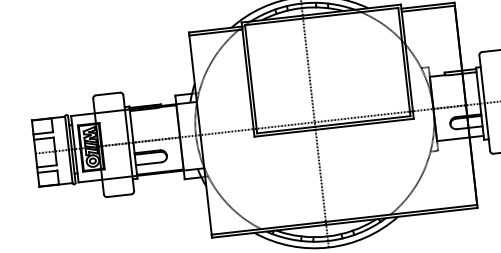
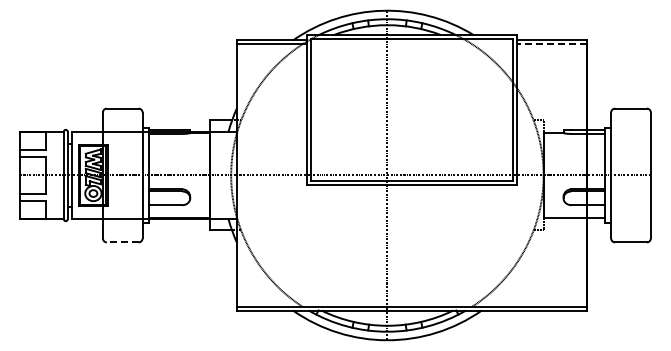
line: (428, 8) -> (551, 44), solid -> dashed
line: (119, 195) -> (122, 242), solid -> dashed

